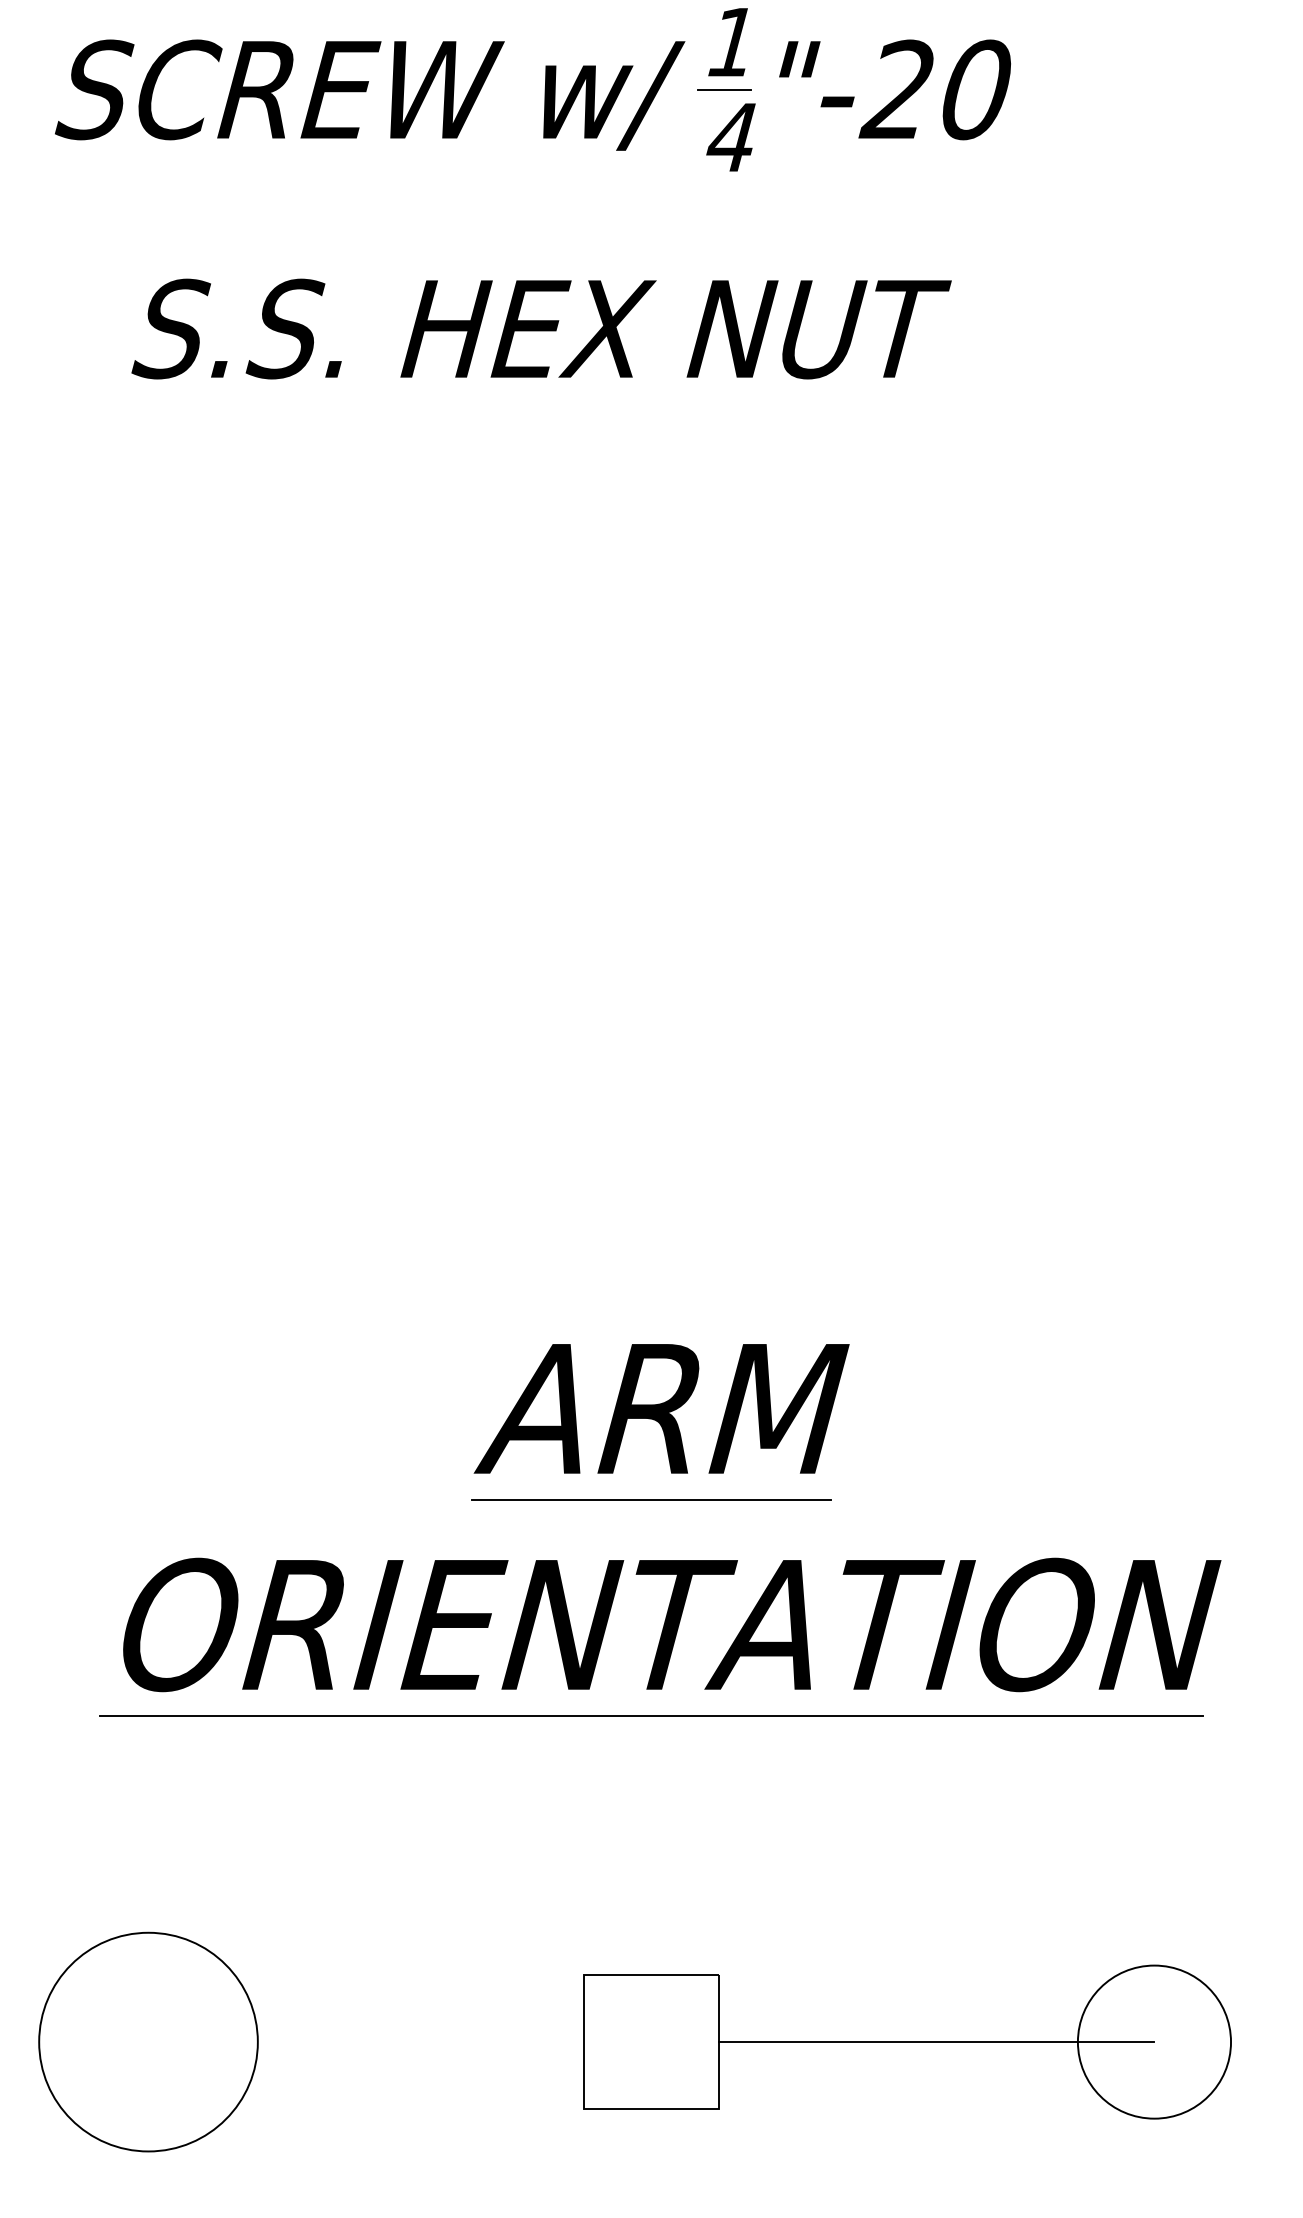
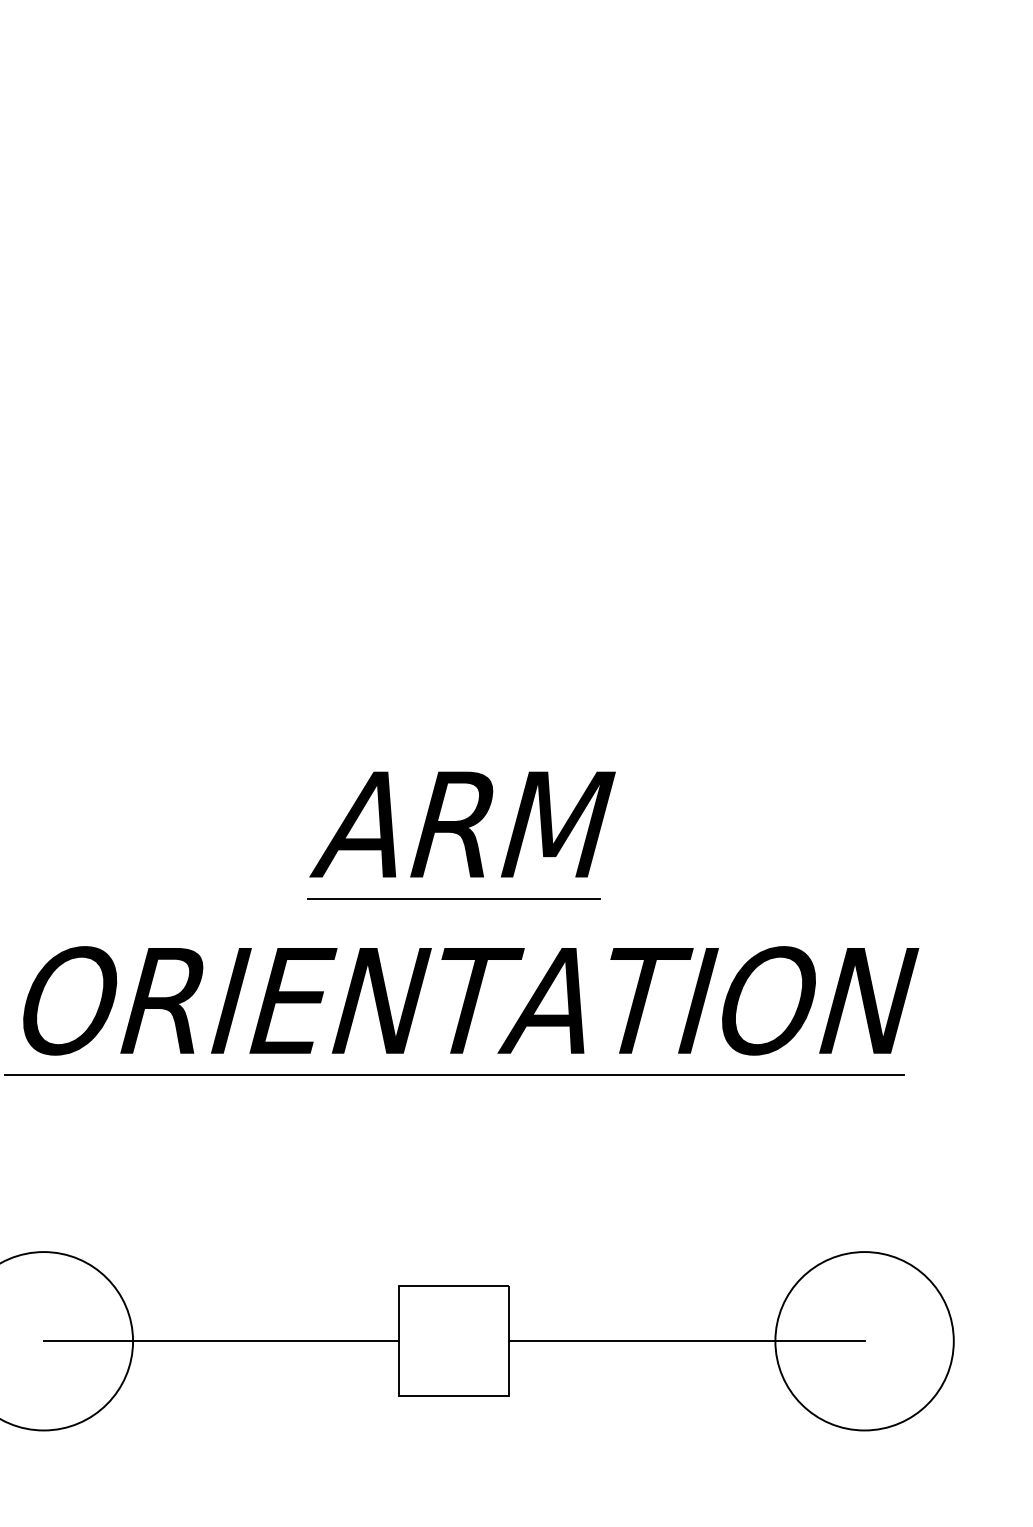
circle: (1154, 2041) -> (864, 1340), size x1.43
line: (366, 2042) -> (221, 1341), added

